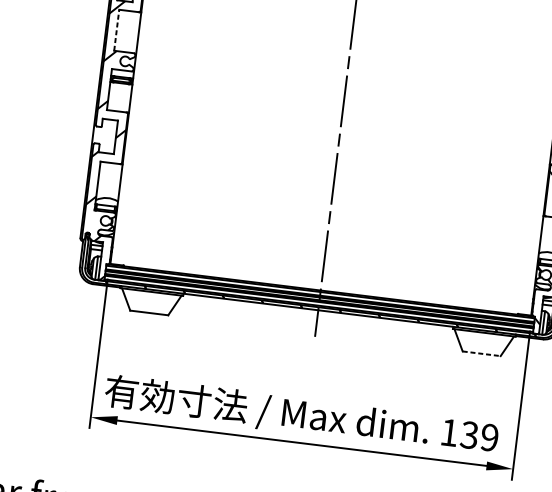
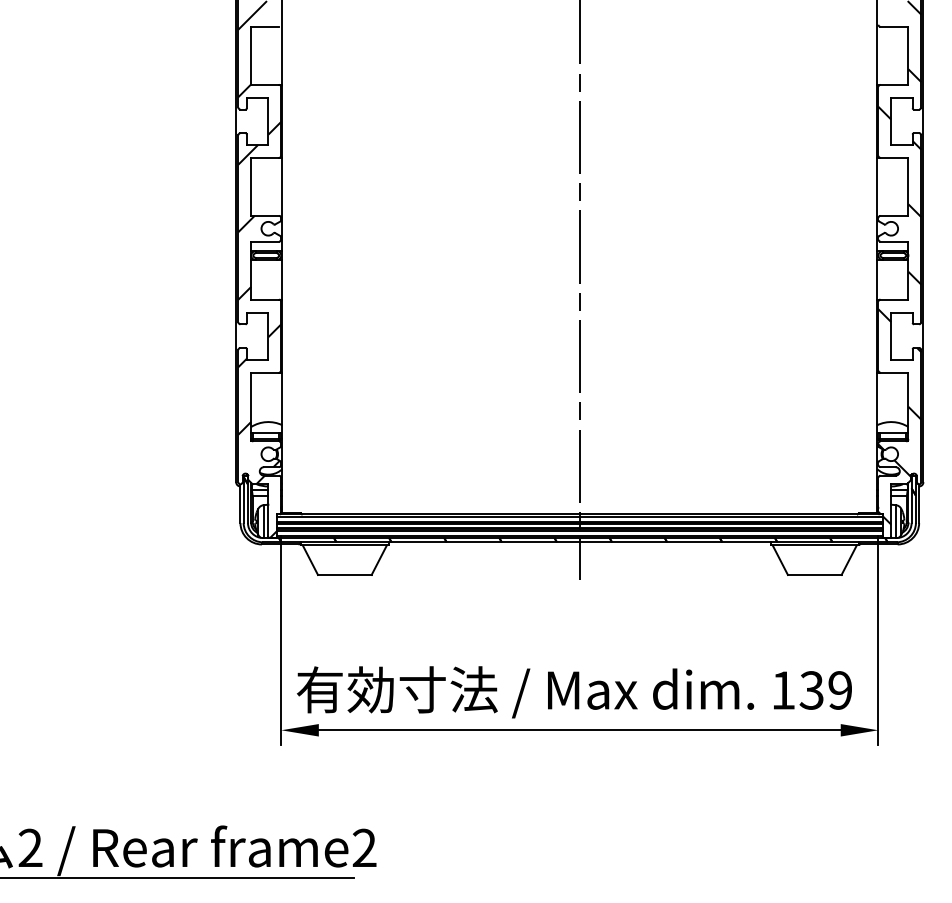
line: (116, 30) -> (251, 186), dashed -> solid
line: (481, 353) -> (814, 574), dashed -> solid

